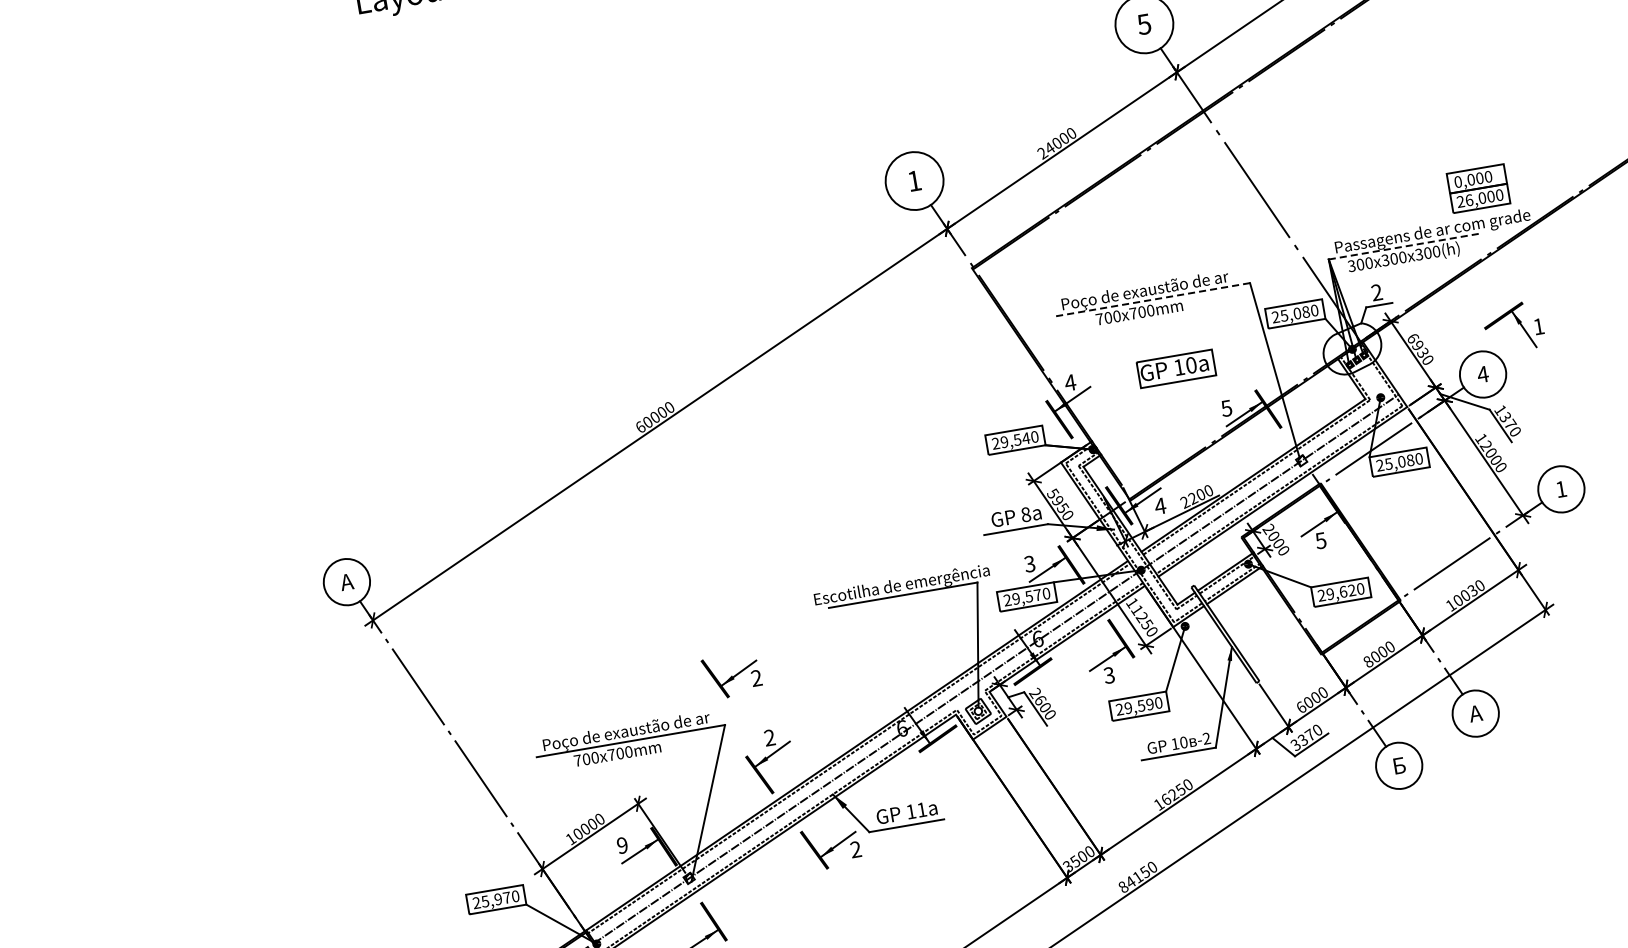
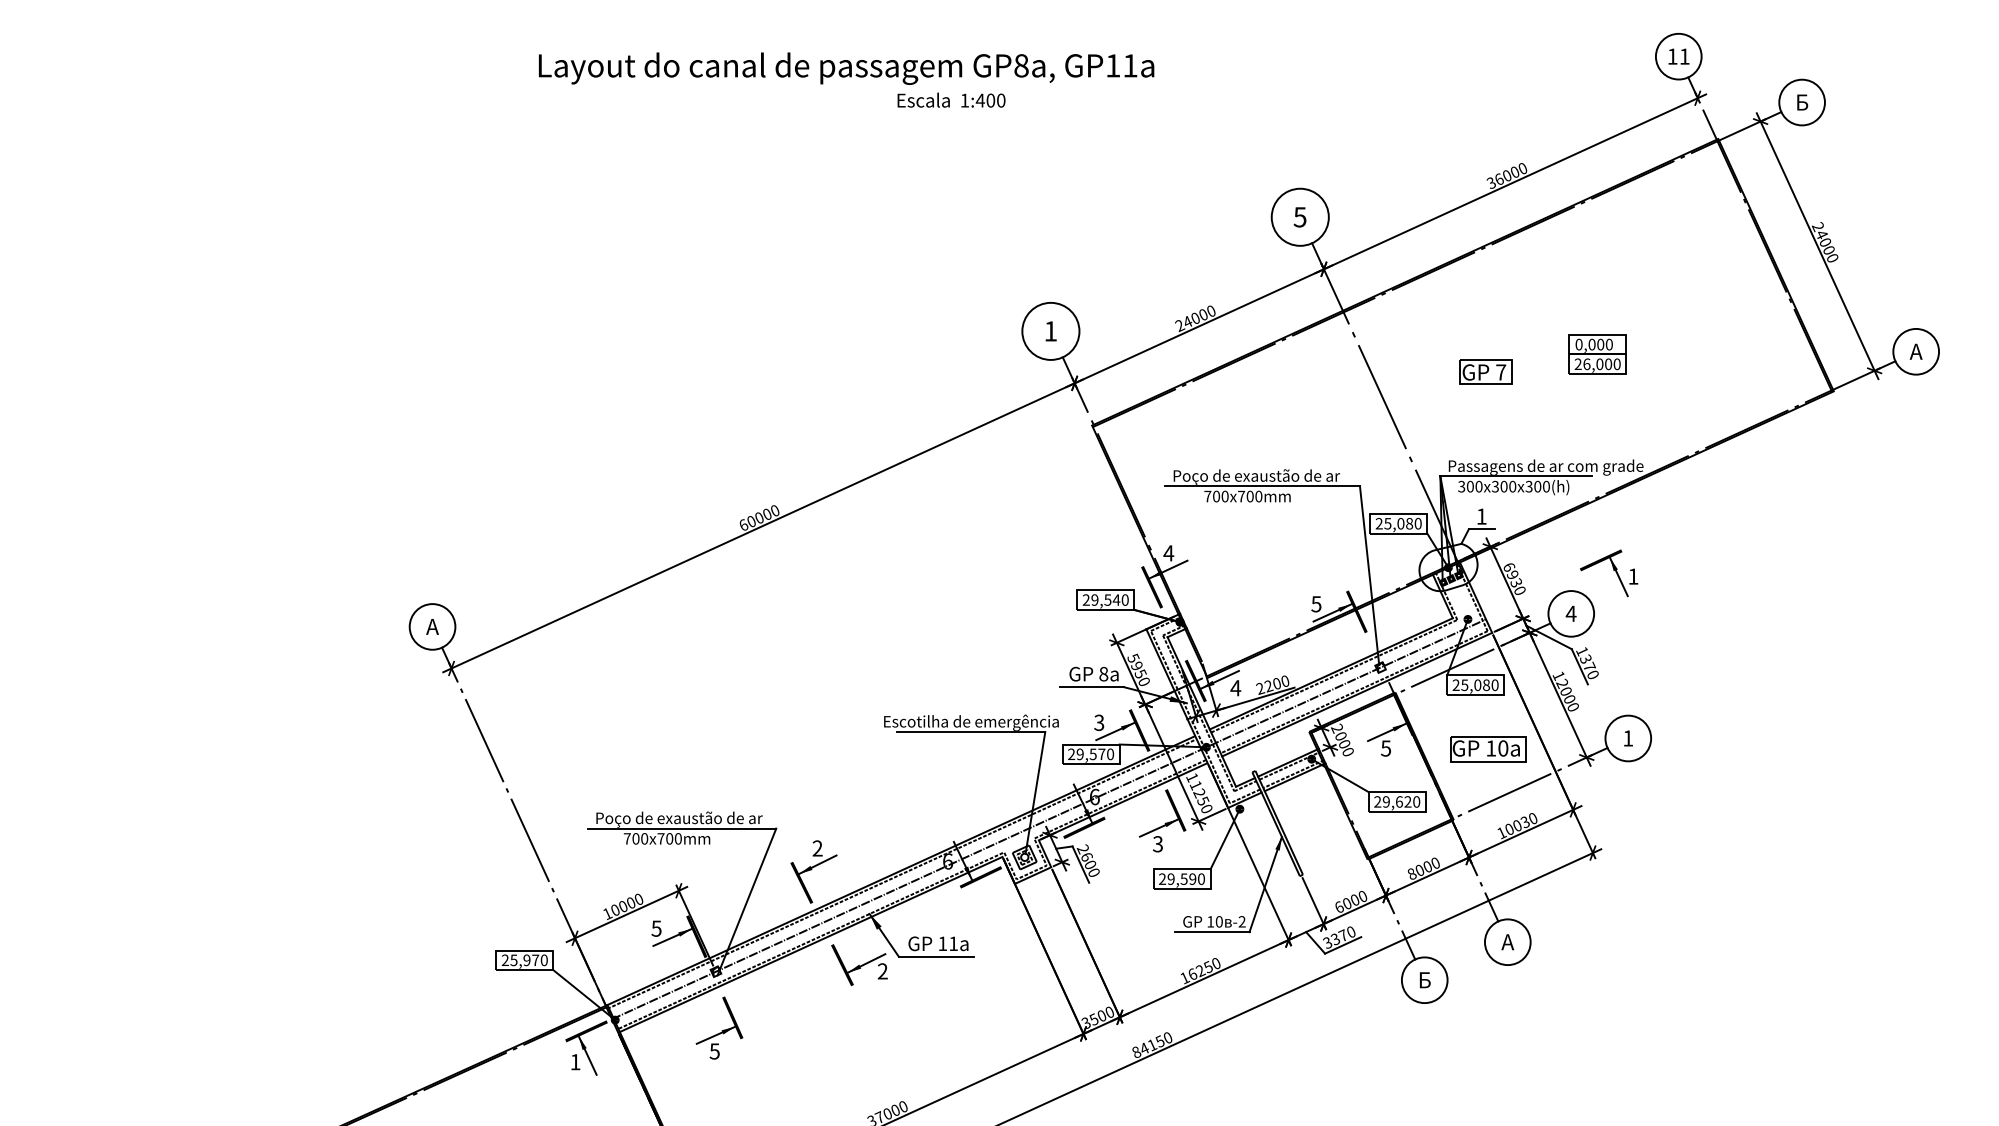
part: (1355, 146) -> (1485, 371), added
part: (1478, 188) -> (1597, 354), moved
line: (1404, 246) -> (1516, 476), dashed -> solid
text: (1376, 292) -> (1481, 516), 2 -> 1
line: (1152, 299) -> (1262, 486), dashed -> solid
part: (1176, 368) -> (1488, 749), moved
part: (732, 676) -> (791, 782), removed
text: (622, 845) -> (656, 928), 9 -> 5

